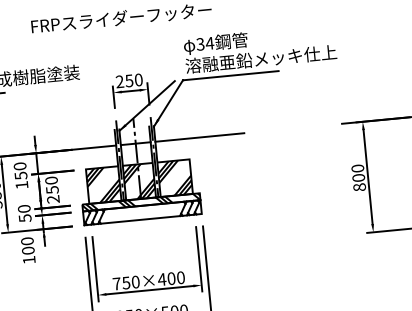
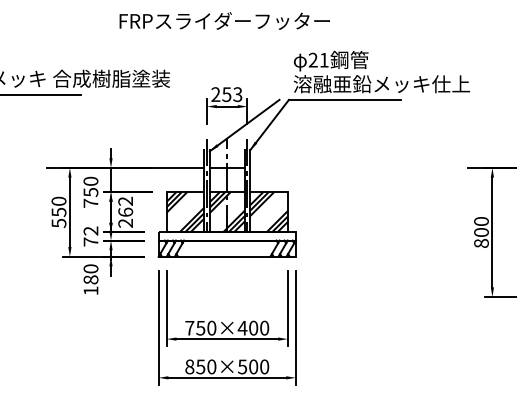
text: (205, 44) -> (318, 60), 34 -> 21
text: (138, 79) -> (237, 94), 250 -> 253
line: (200, 137) -> (302, 167), removed
text: (21, 184) -> (90, 202), 150 -> 750
text: (51, 185) -> (125, 206), 250 -> 262
hatch: (140, 202) -> (226, 236), removed
text: (24, 213) -> (90, 236), 50 -> 72
text: (28, 250) -> (91, 279), 100 -> 180

